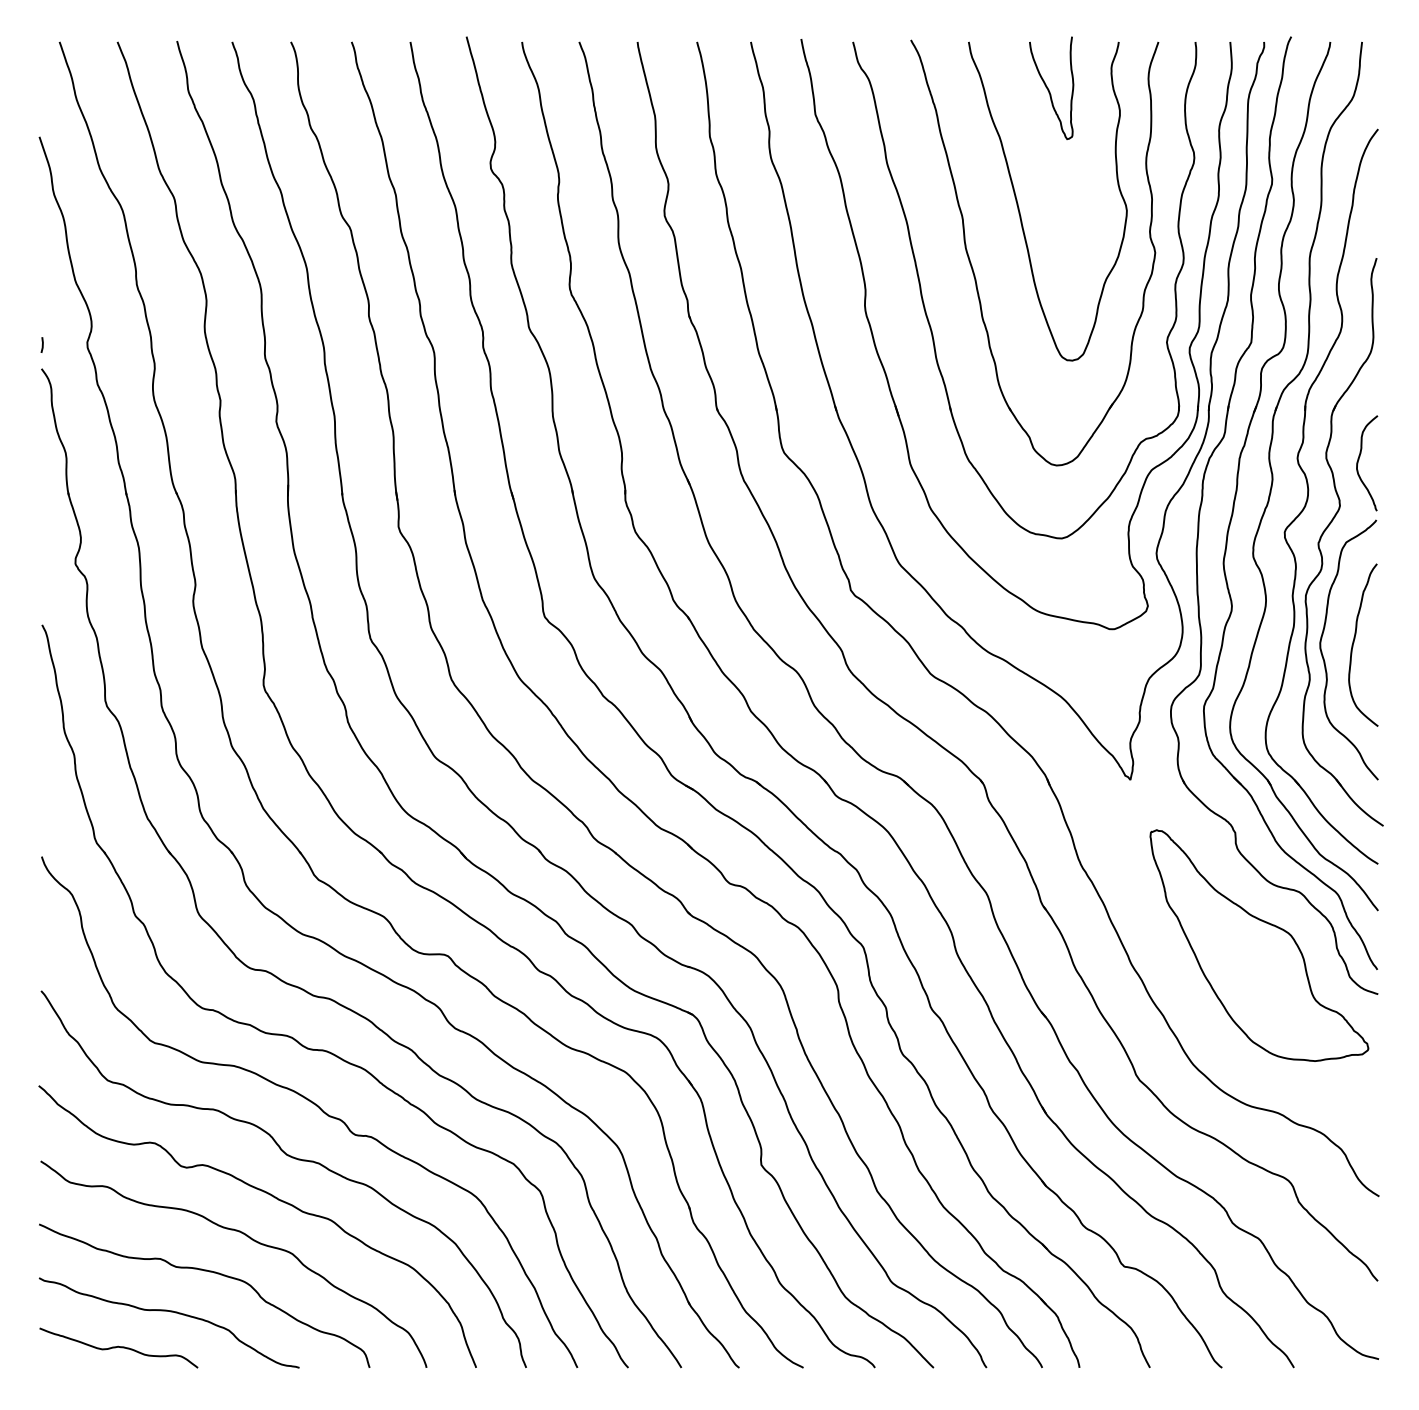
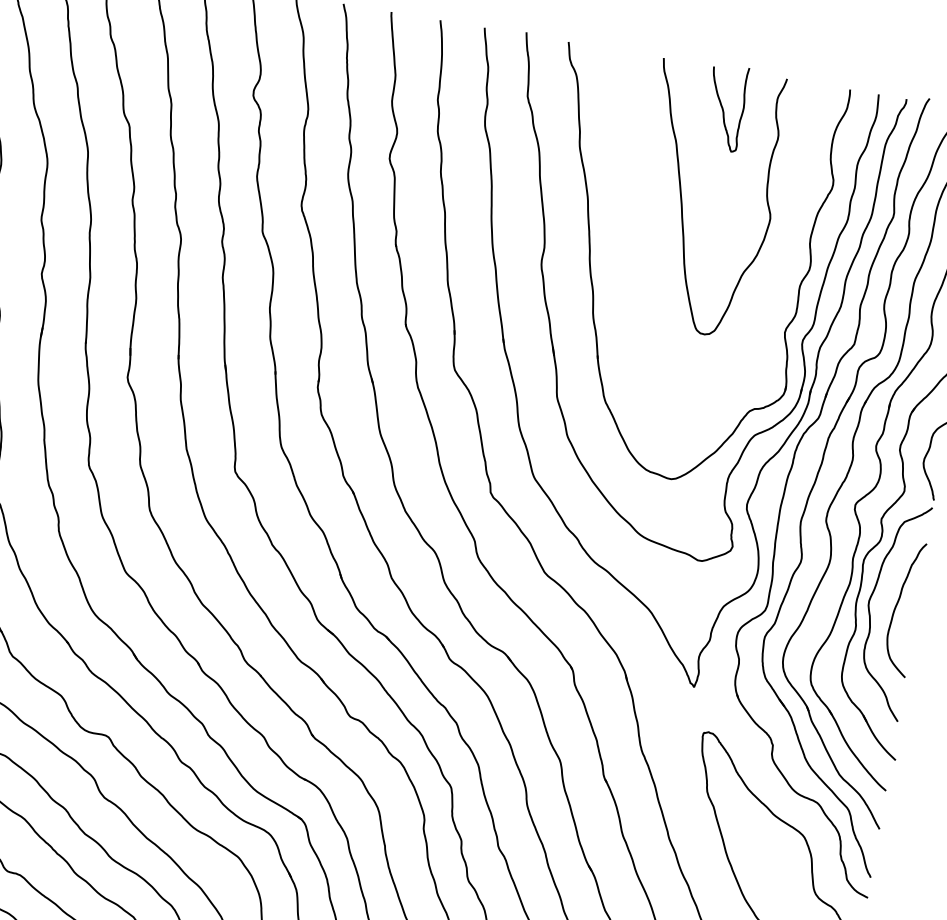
part: (973, 268) -> (636, 244), removed

